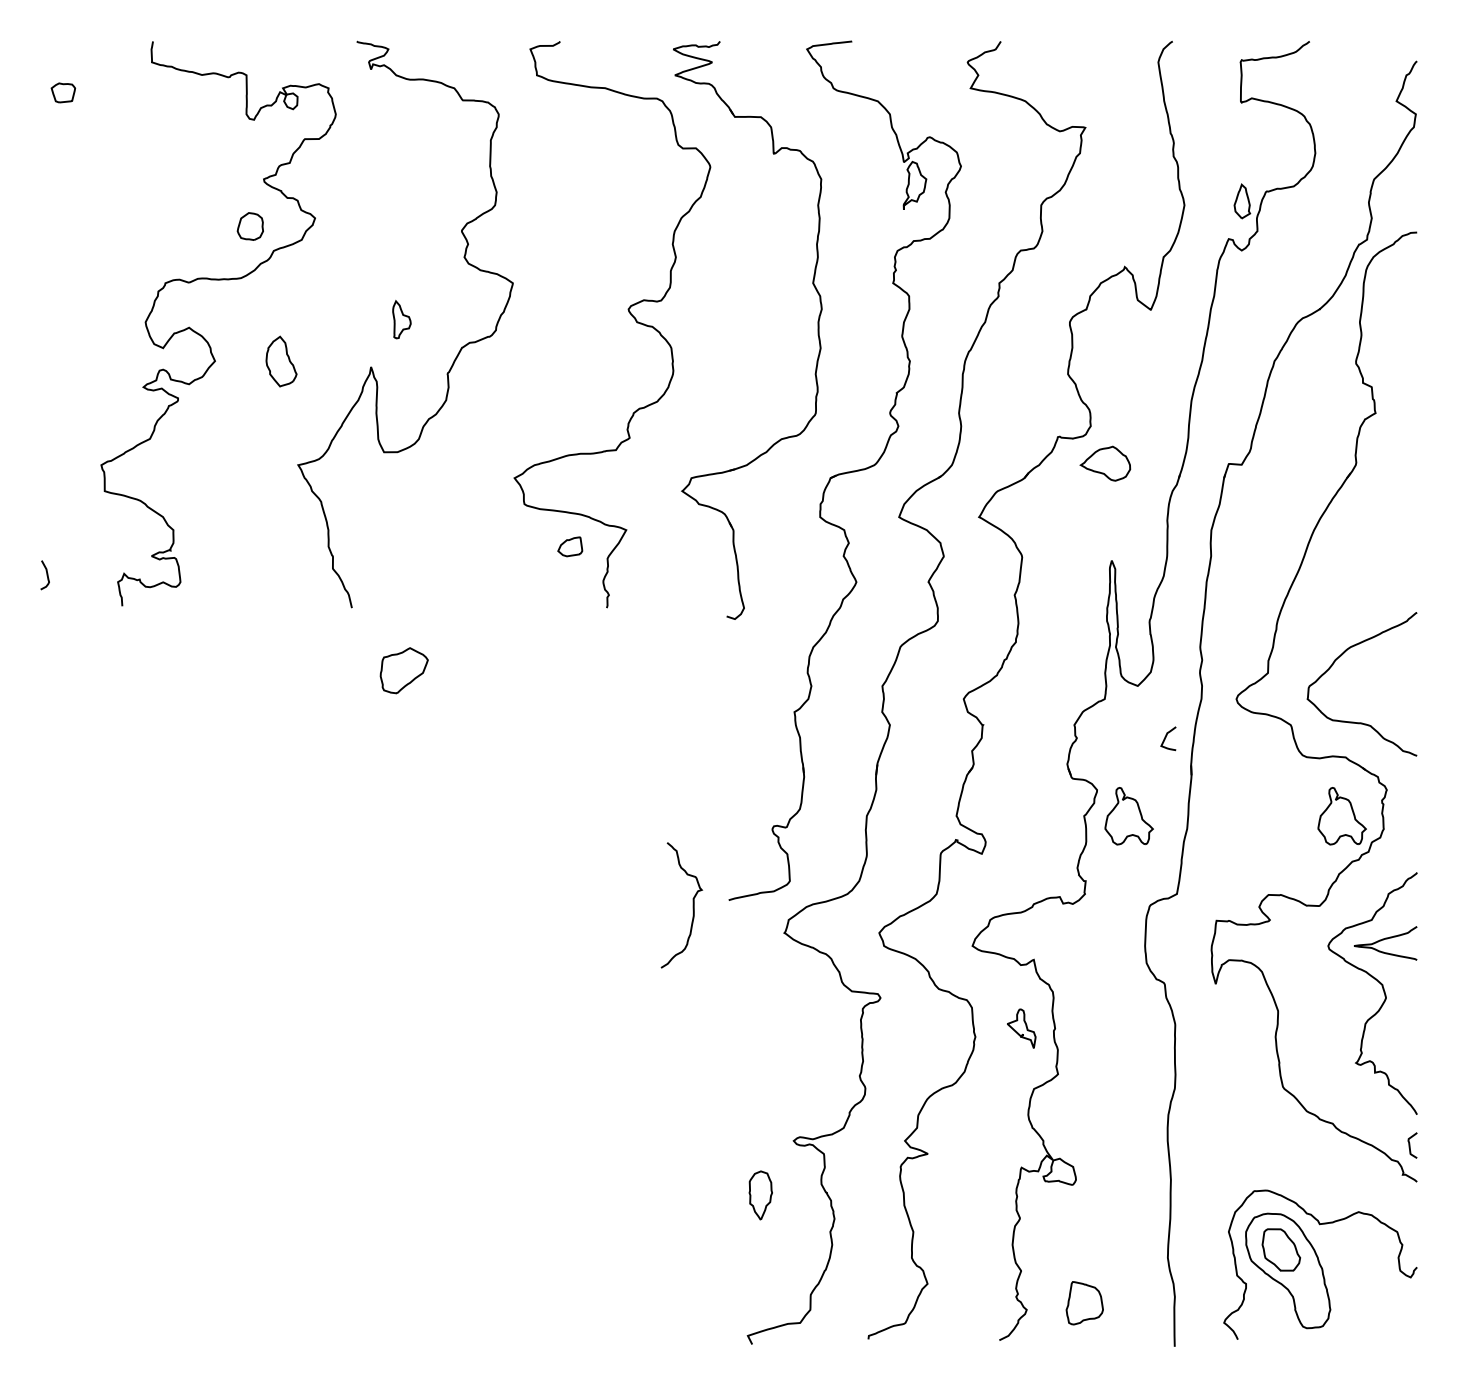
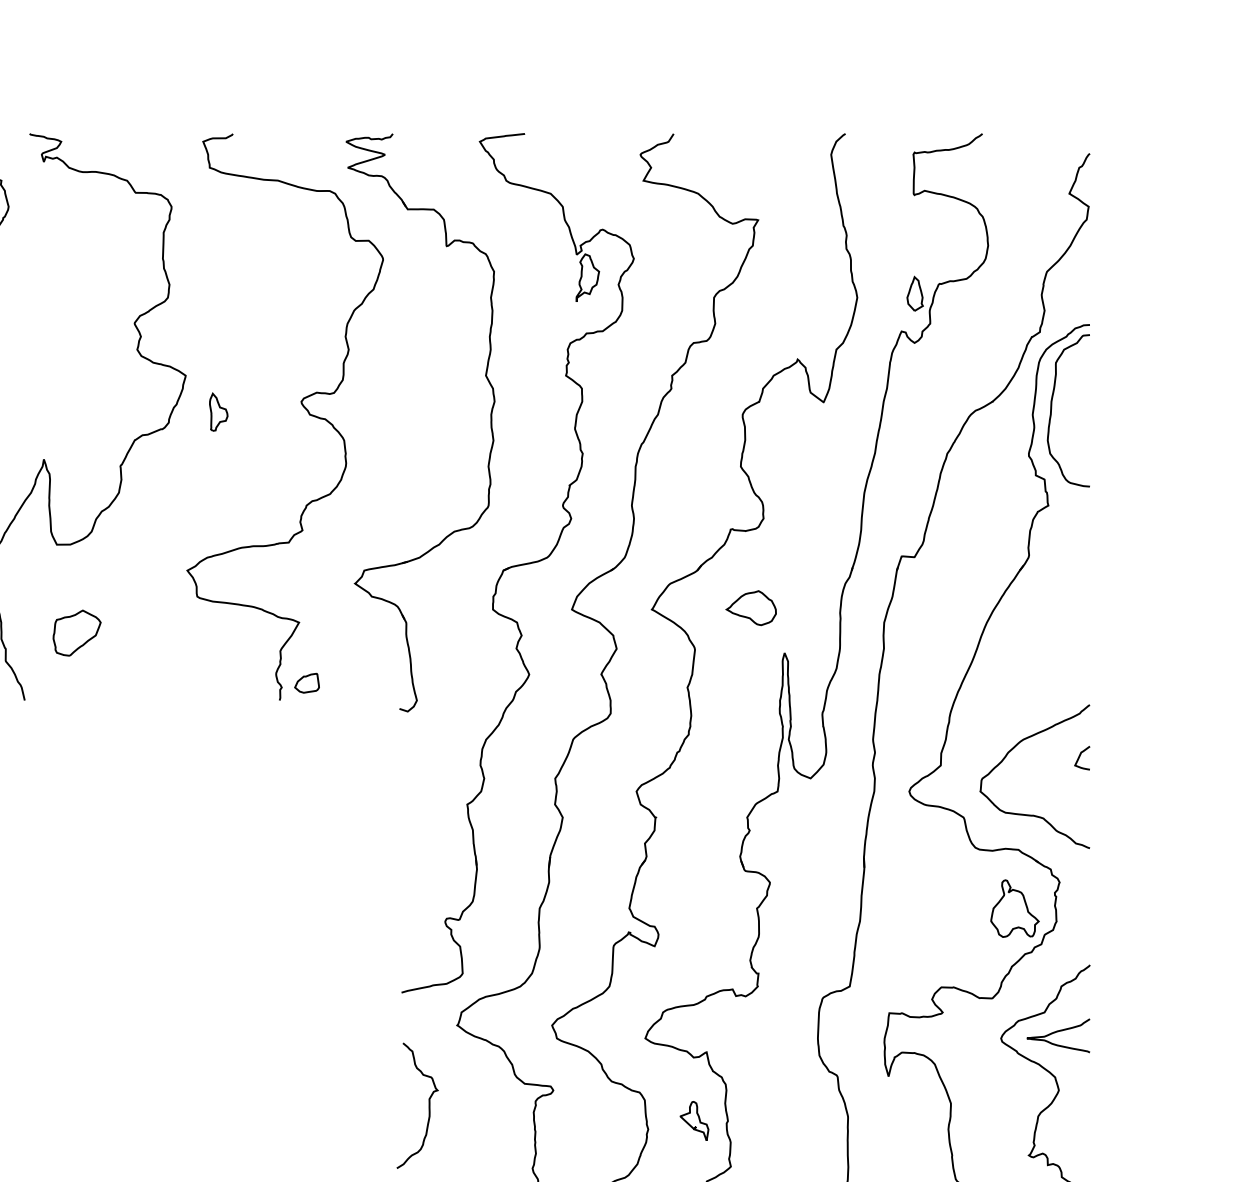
curve: (1379, 318) -> (1052, 410), added
part: (401, 319) -> (218, 411), moved
part: (1105, 463) -> (751, 607), moved
part: (570, 546) -> (307, 682), moved
part: (403, 670) -> (76, 632), moved
curve: (1166, 737) -> (1080, 756), moved
part: (1128, 816) -> (801, 908), removed
curve: (692, 905) -> (428, 1105), moved

